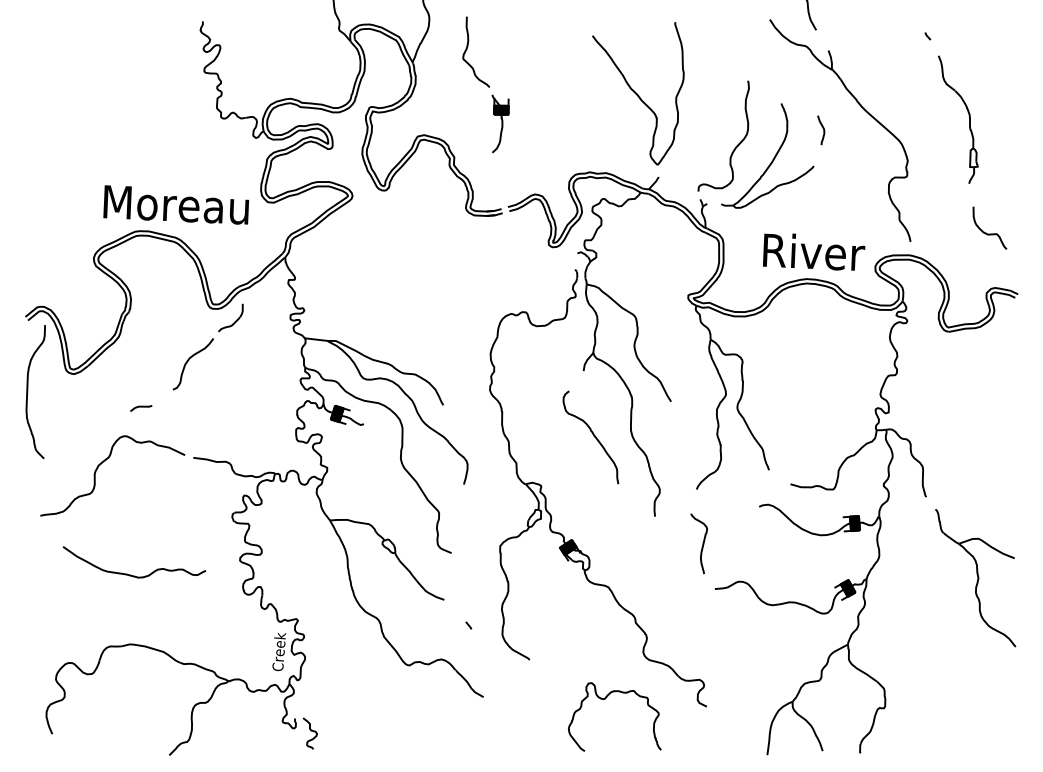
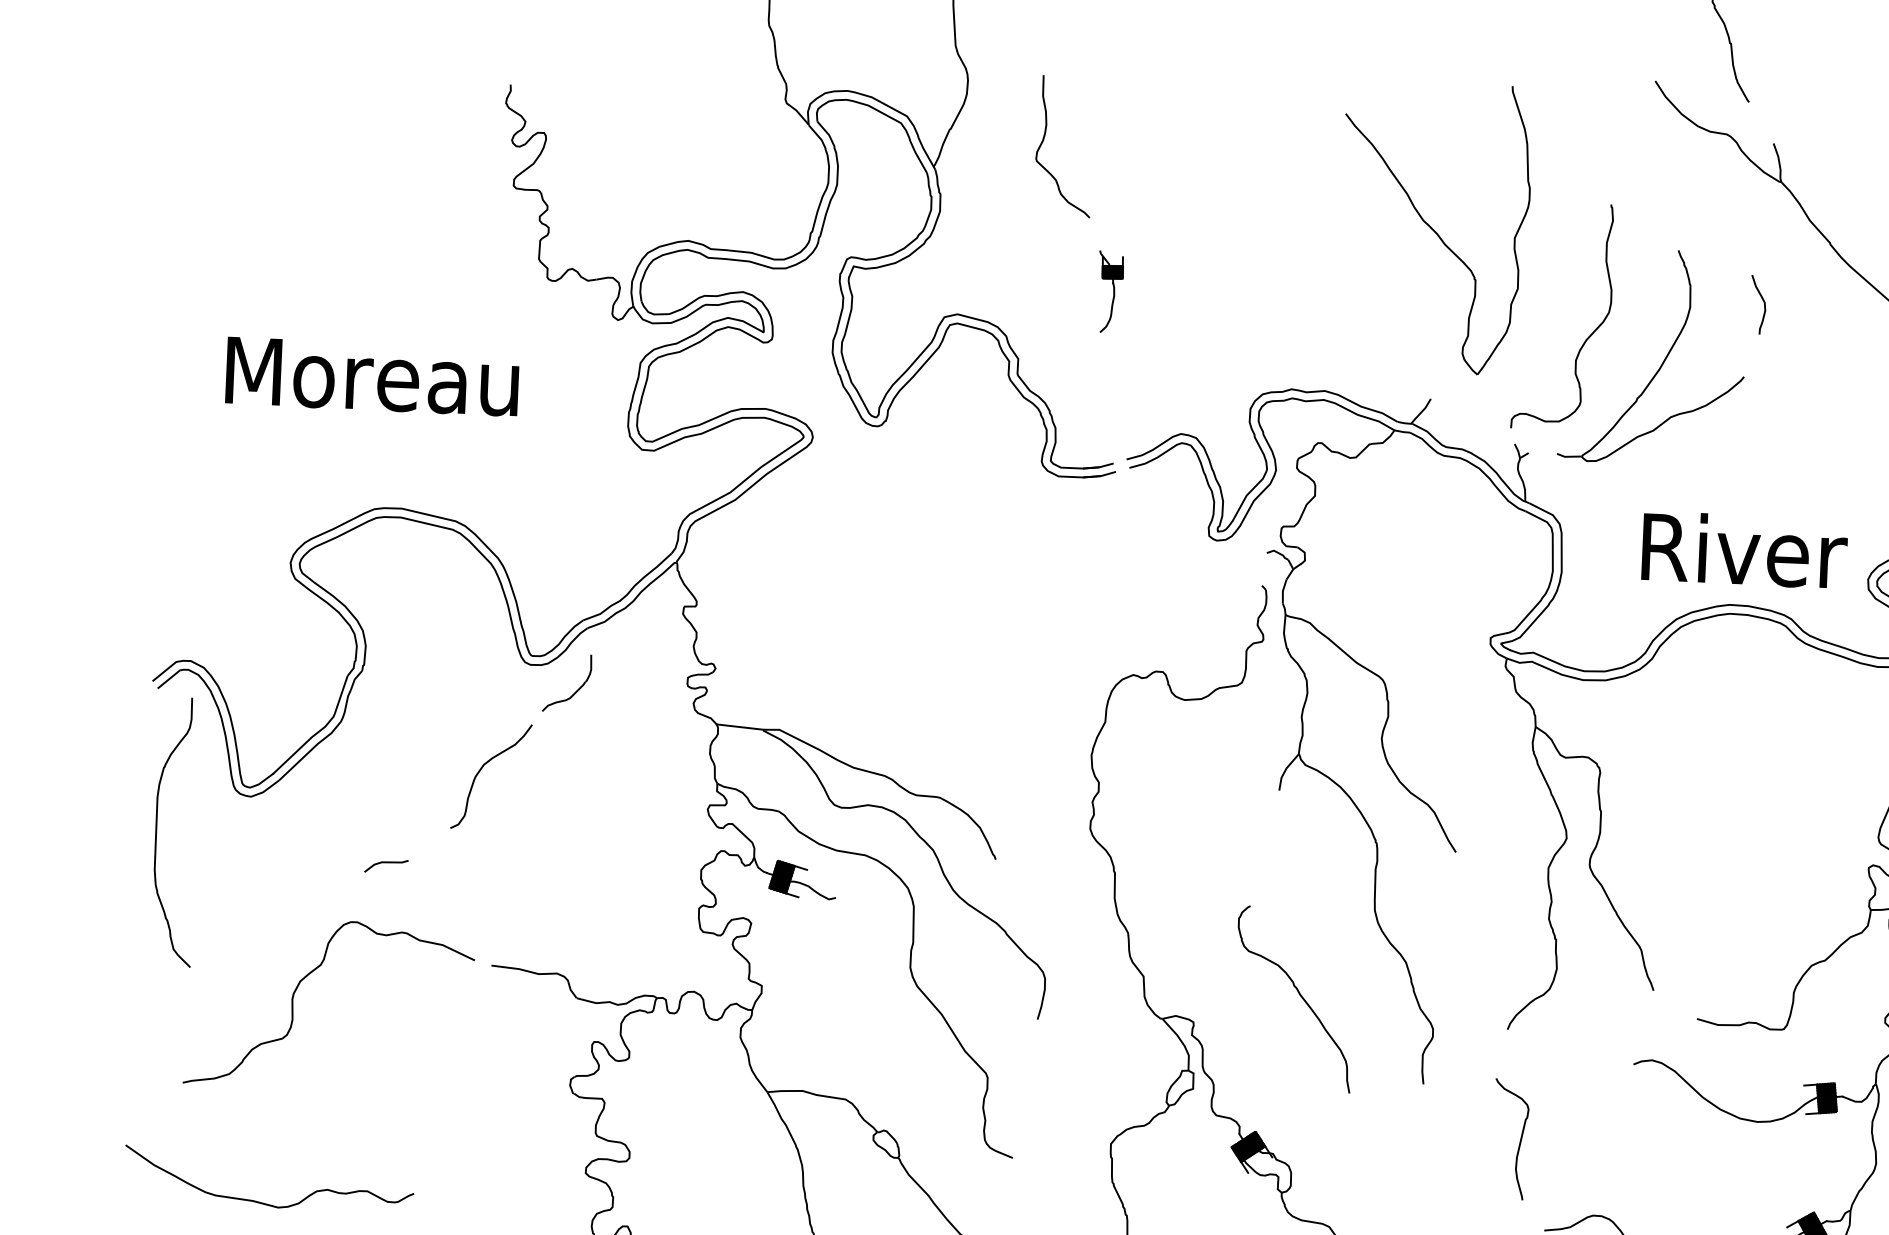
part: (638, 93) -> (1438, 230), moved
part: (500, 123) -> (1111, 290), size x0.7
text: (176, 204) -> (372, 375), moved
curve: (593, 436) -> (1299, 997), moved
curve: (131, 574) -> (263, 1201), moved

